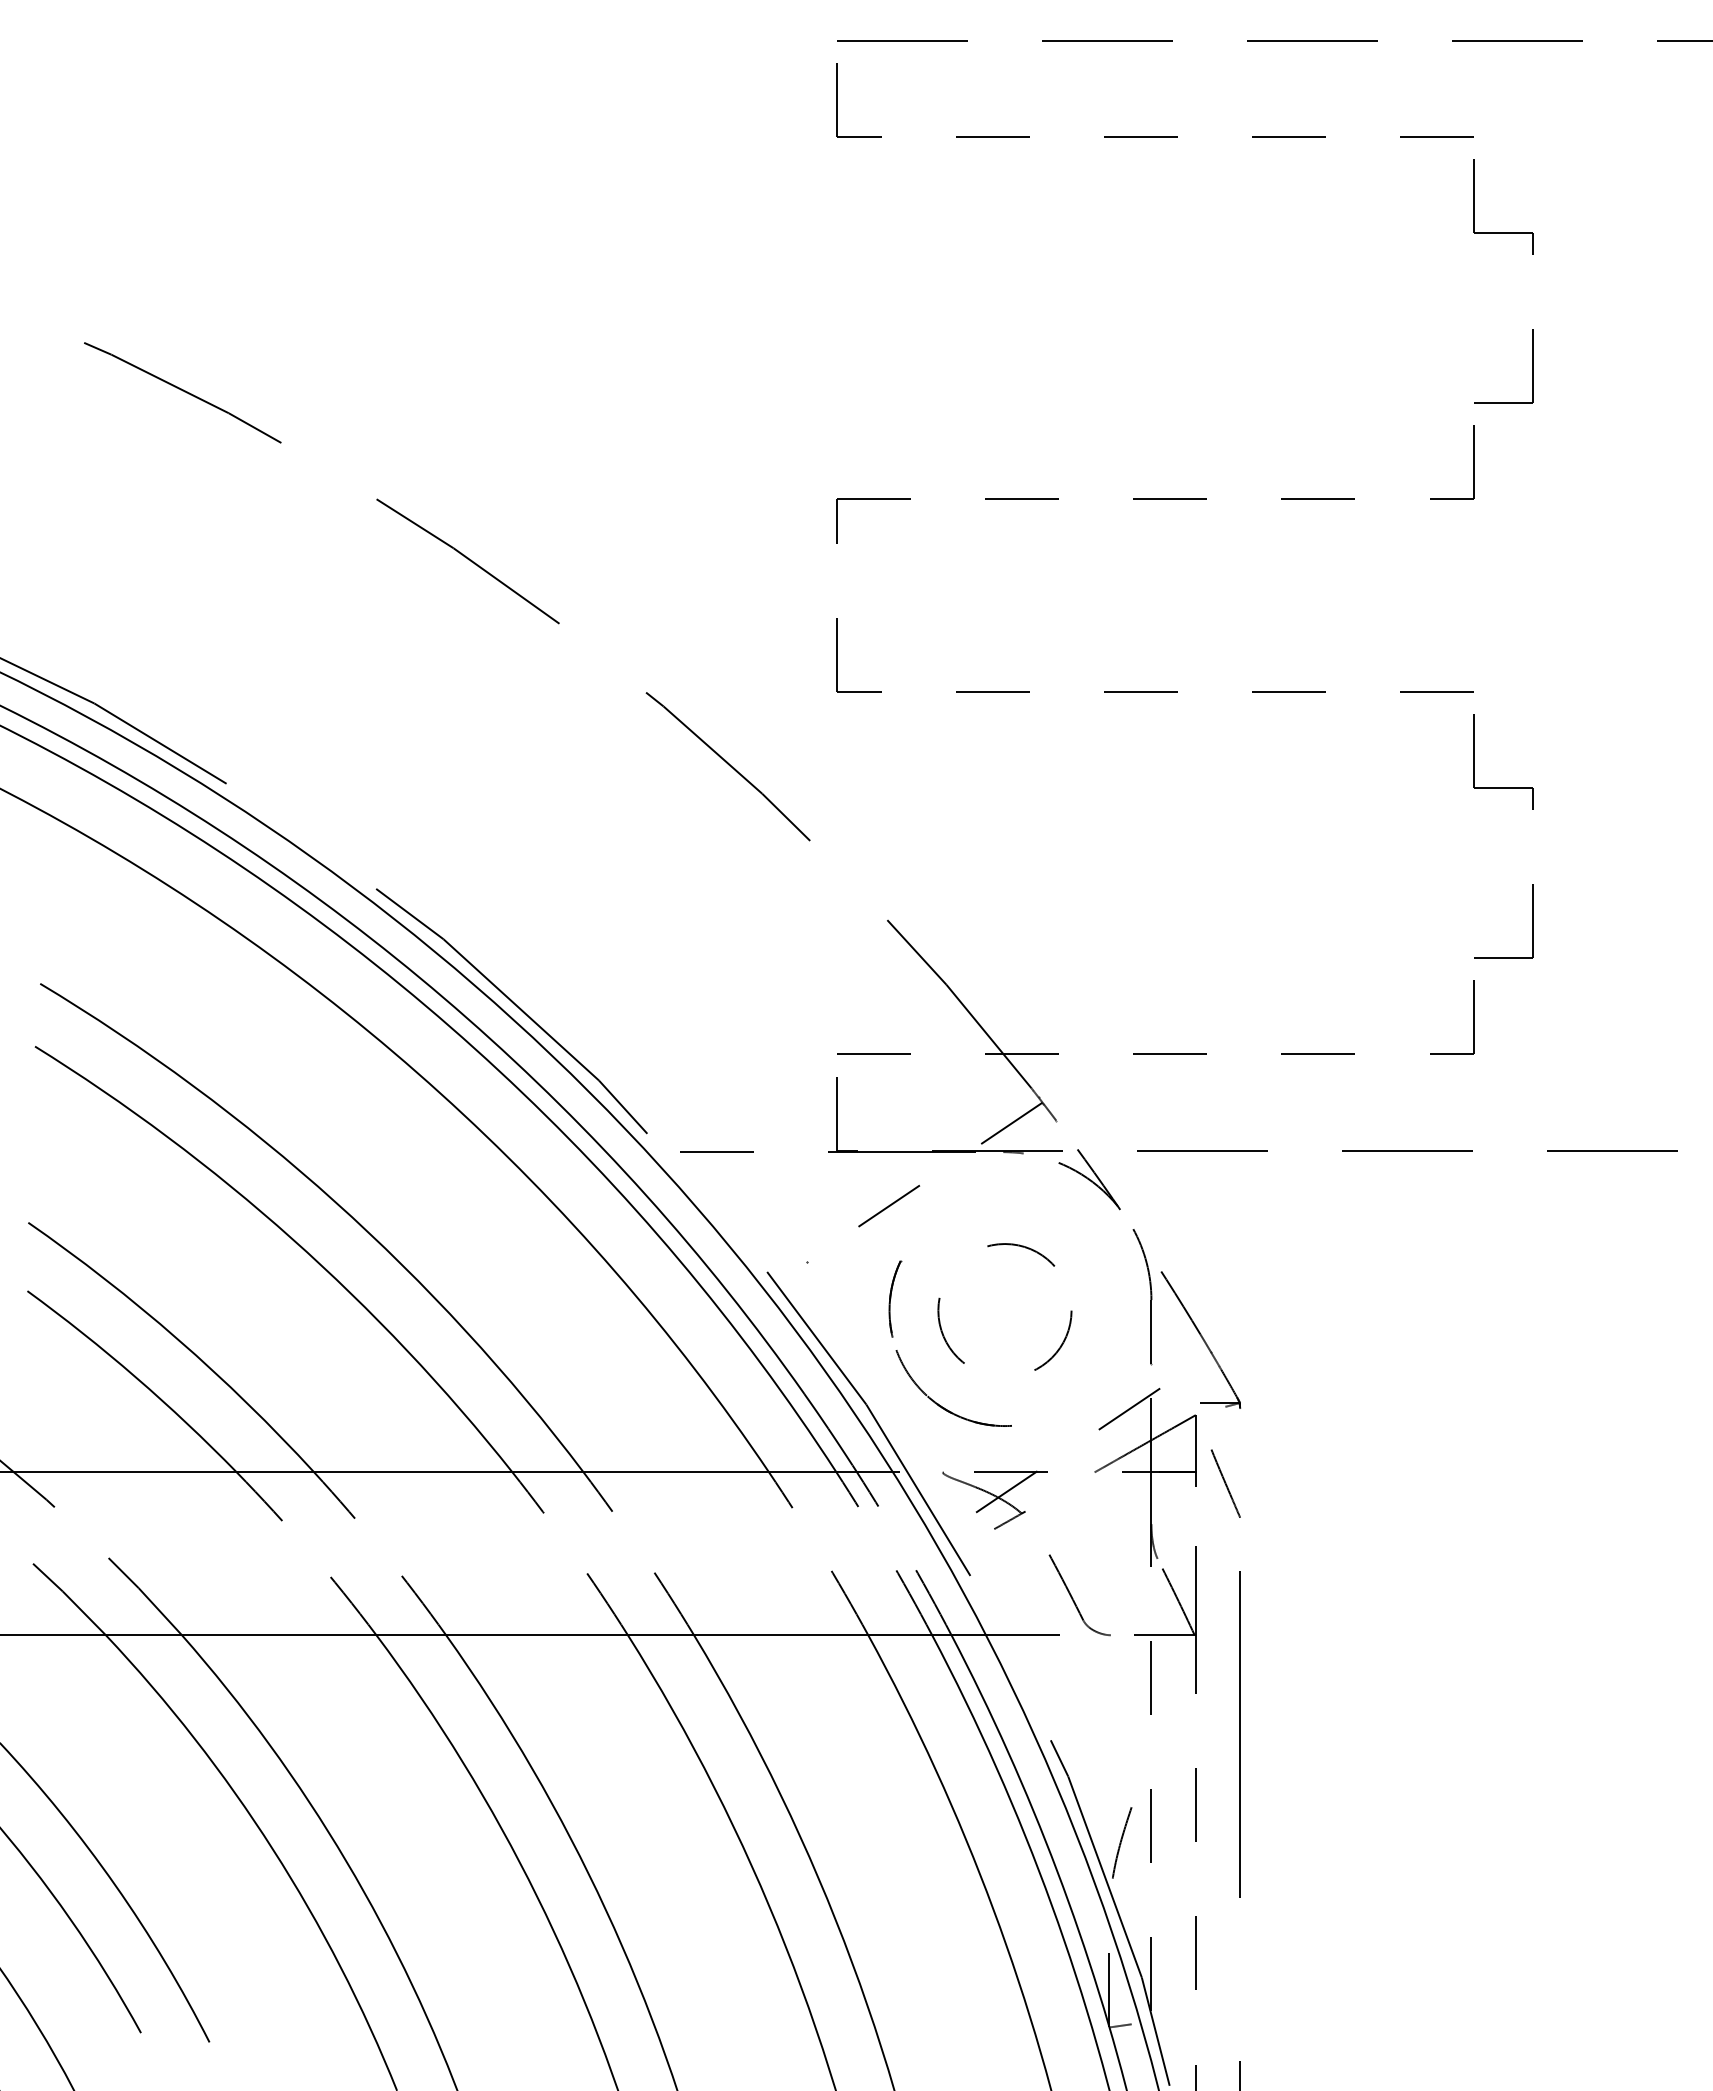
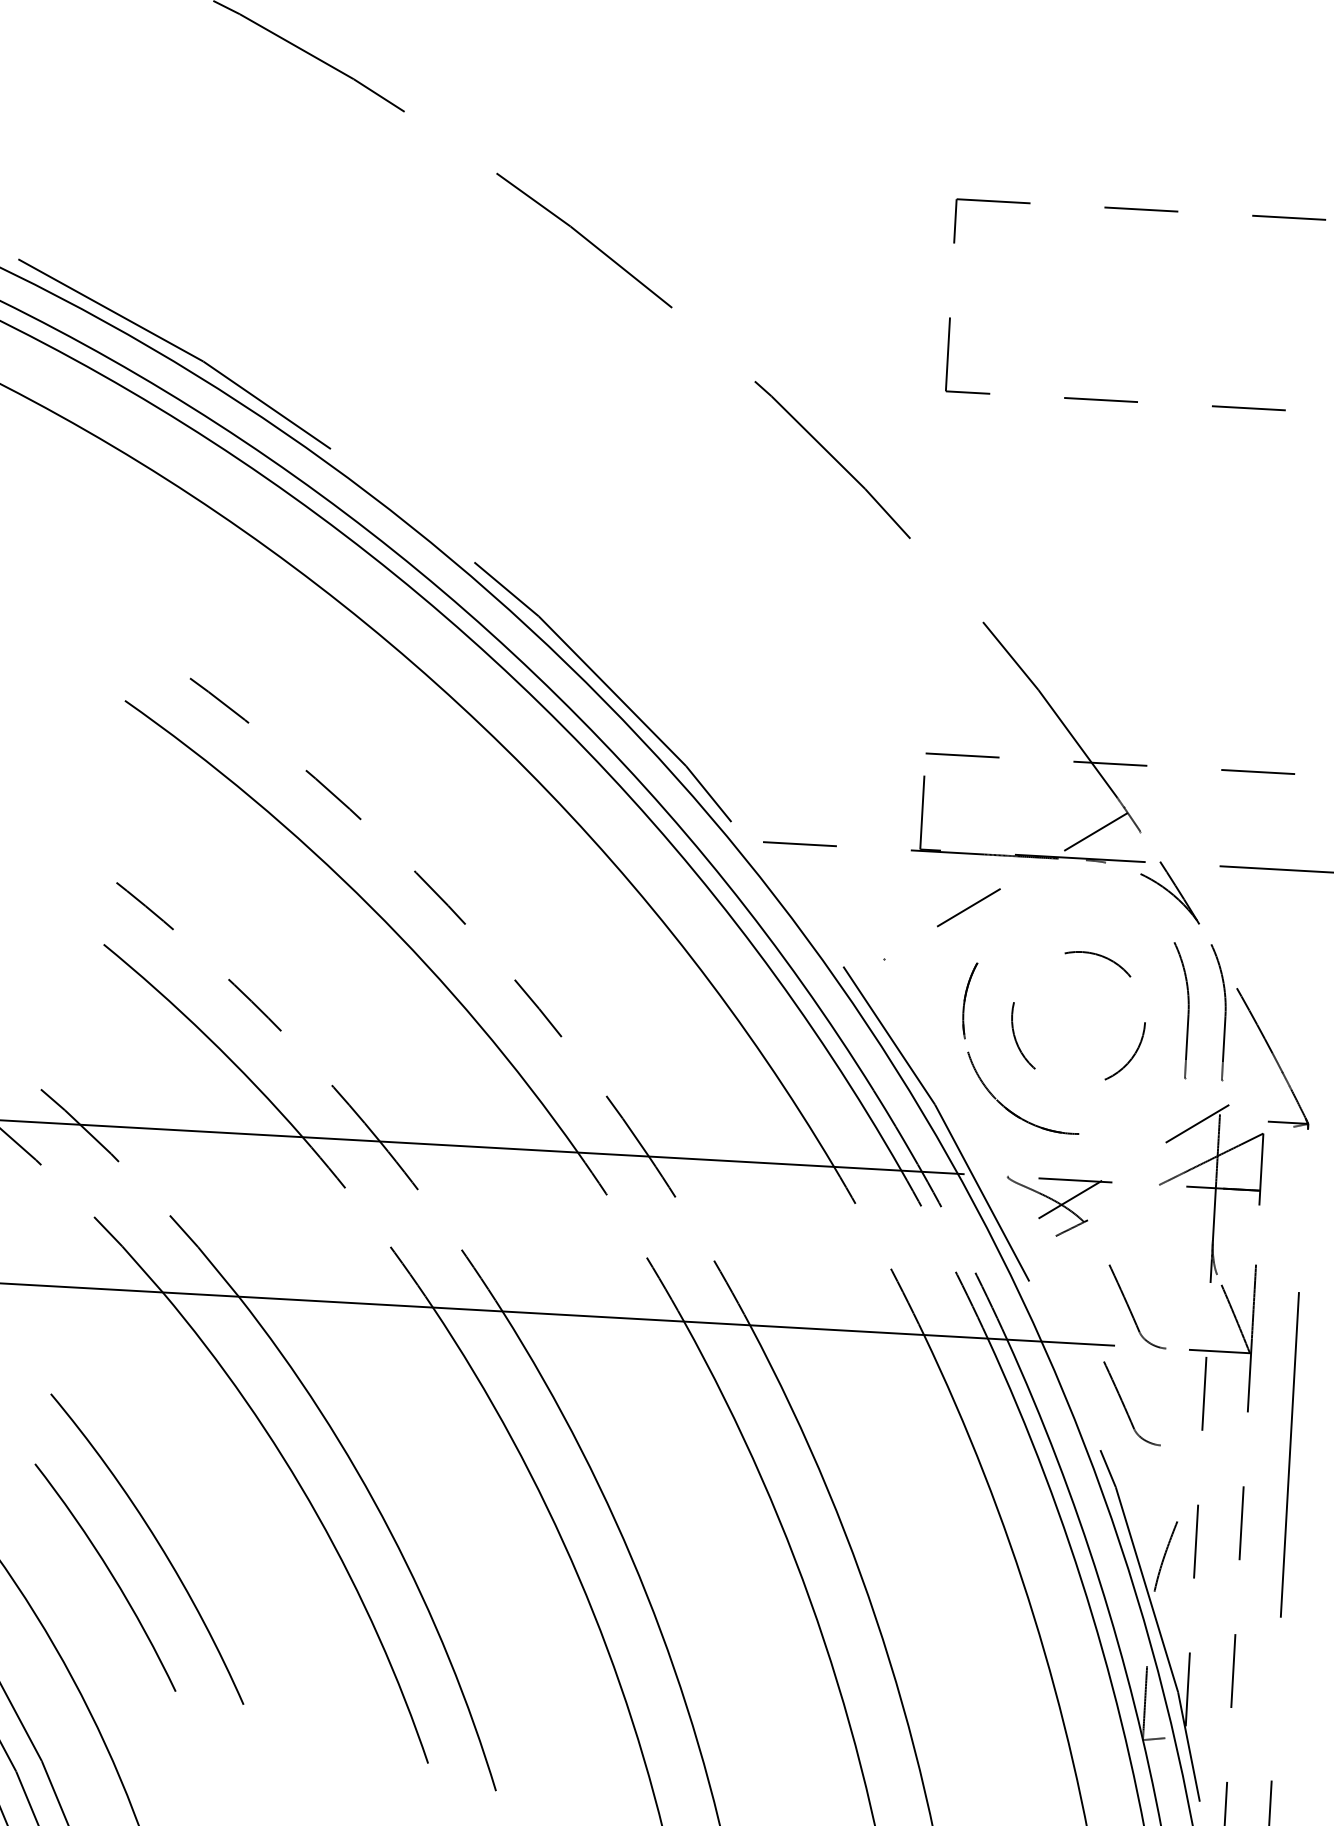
arc: (335, 1202) -> (416, 873), solid -> dashed
part: (1113, 1297) -> (1187, 1011), added
arc: (178, 1339) -> (251, 1001), solid -> dashed
line: (1225, 1483) -> (1289, 1203), removed
part: (1073, 1695) -> (1125, 1406), added

